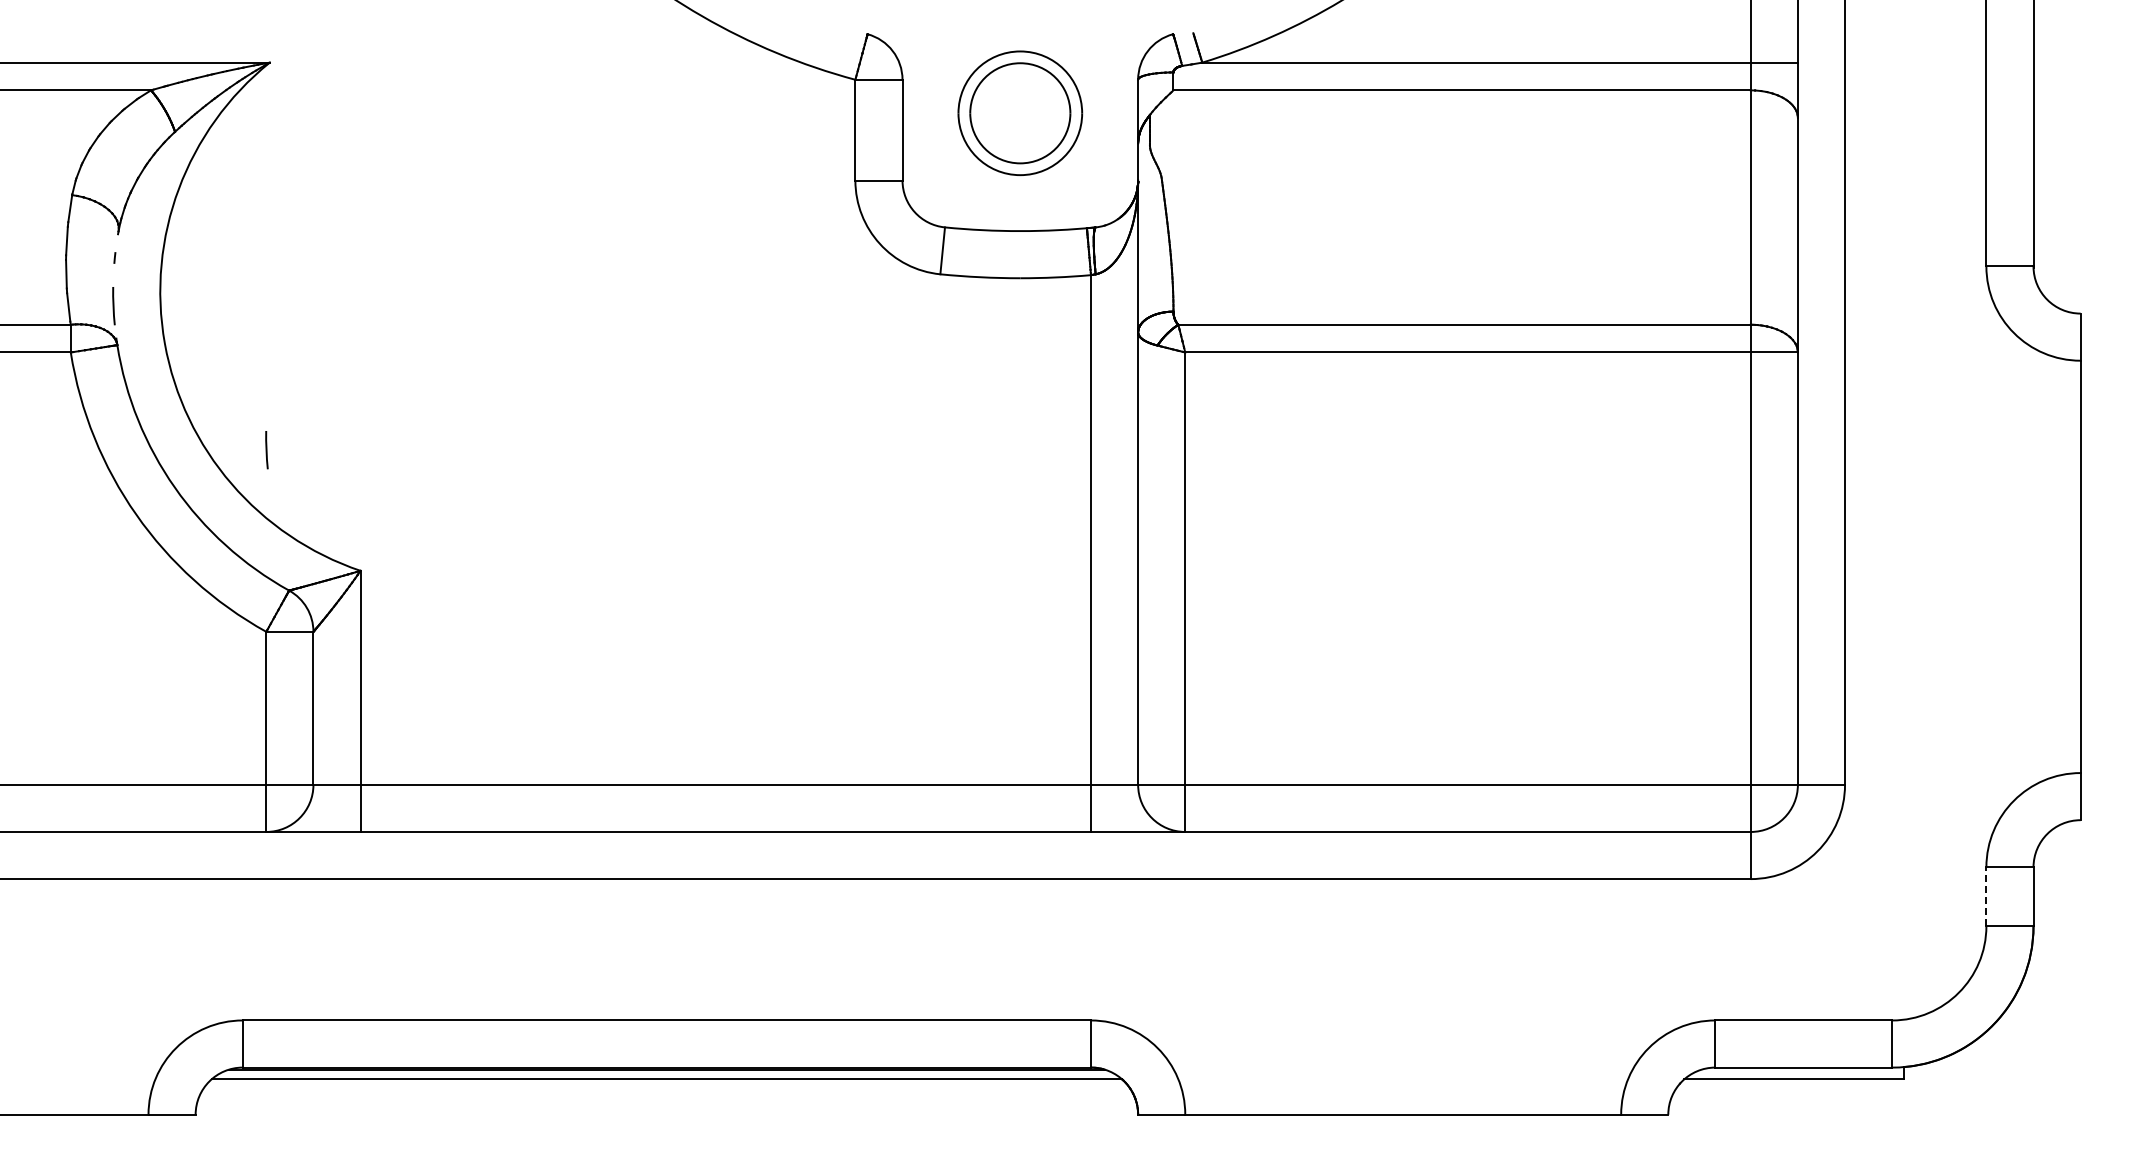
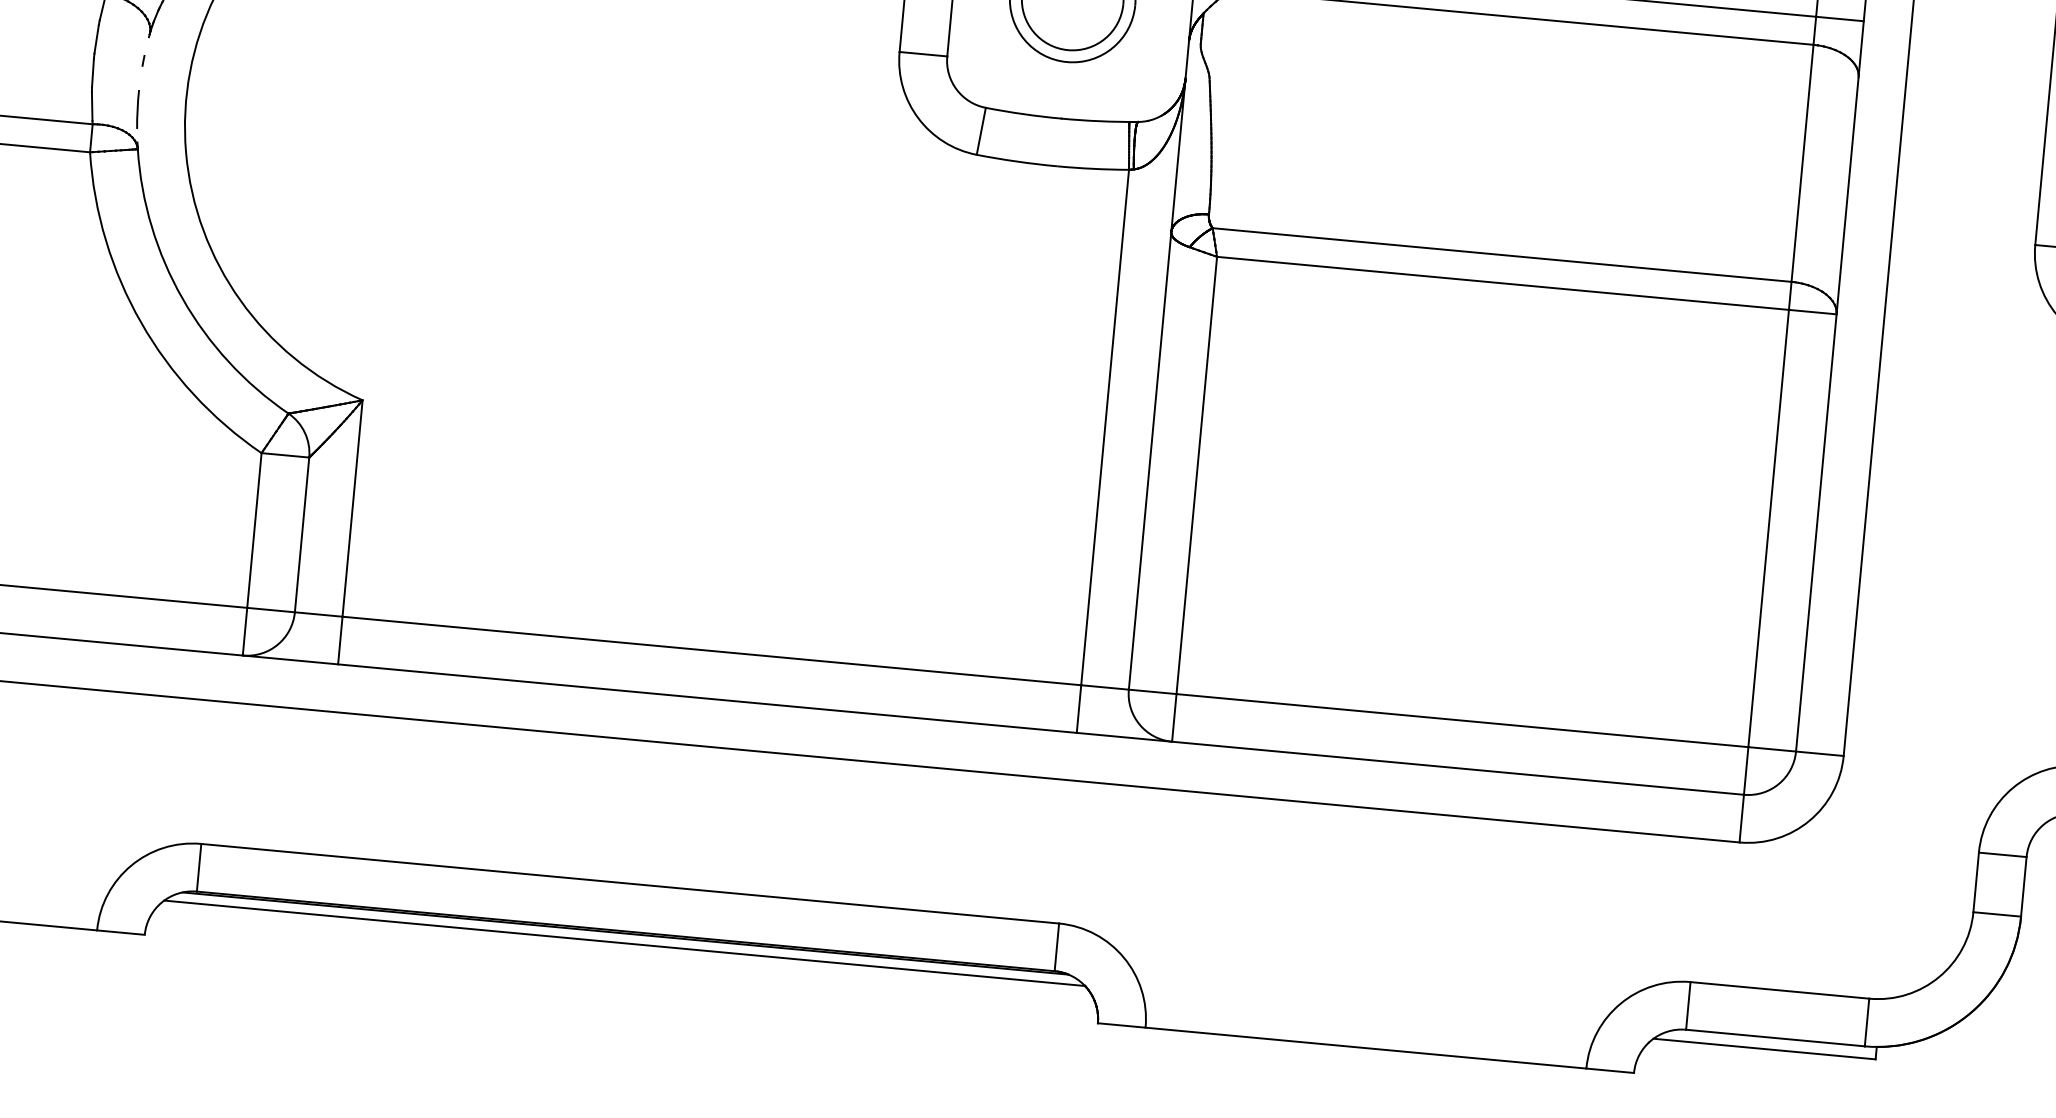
line: (266, 450) -> (278, 269), removed
line: (1986, 896) -> (1976, 882), dashed -> solid

